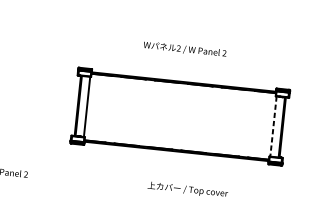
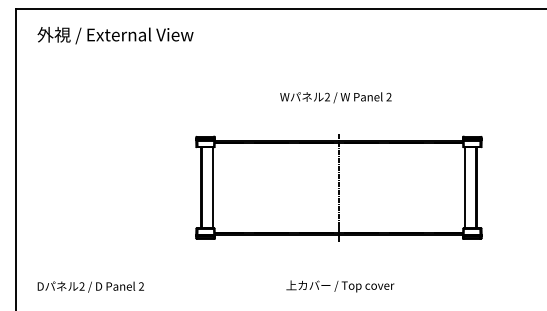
line: (179, 116) -> (338, 187), added
line: (273, 126) -> (464, 187), dashed -> solid
text: (187, 190) -> (340, 286), moved

